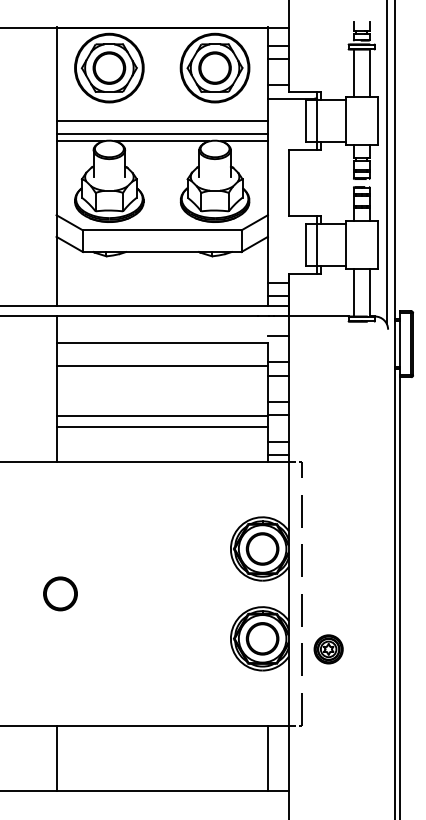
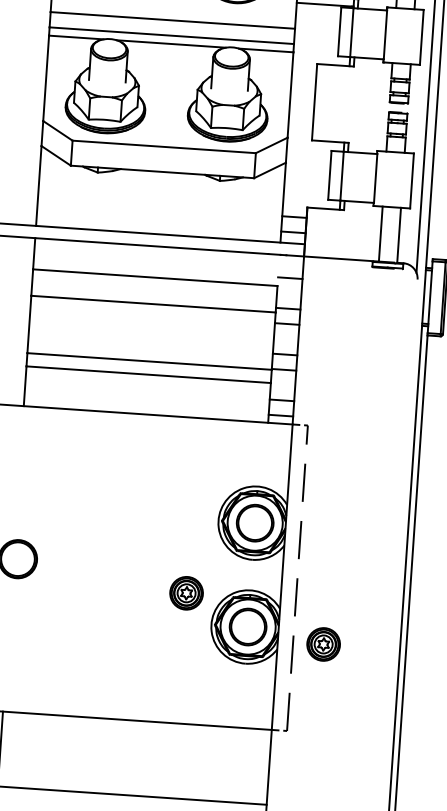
part: (207, 613) -> (186, 593), added
line: (267, 758) -> (244, 765), removed

